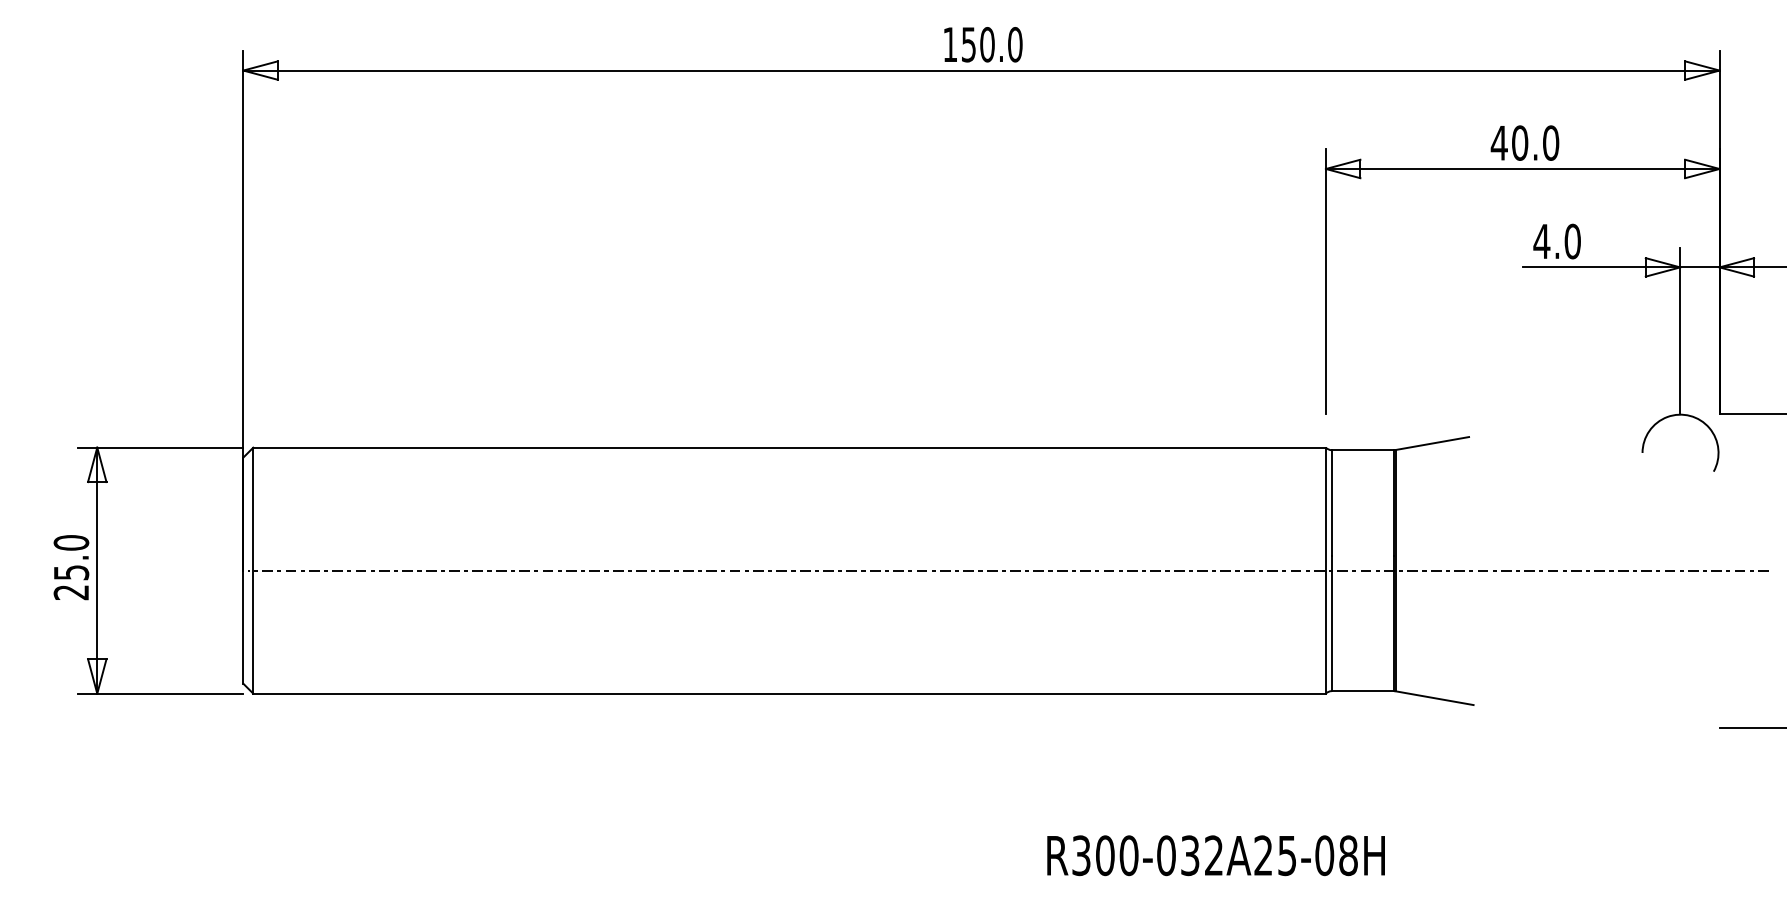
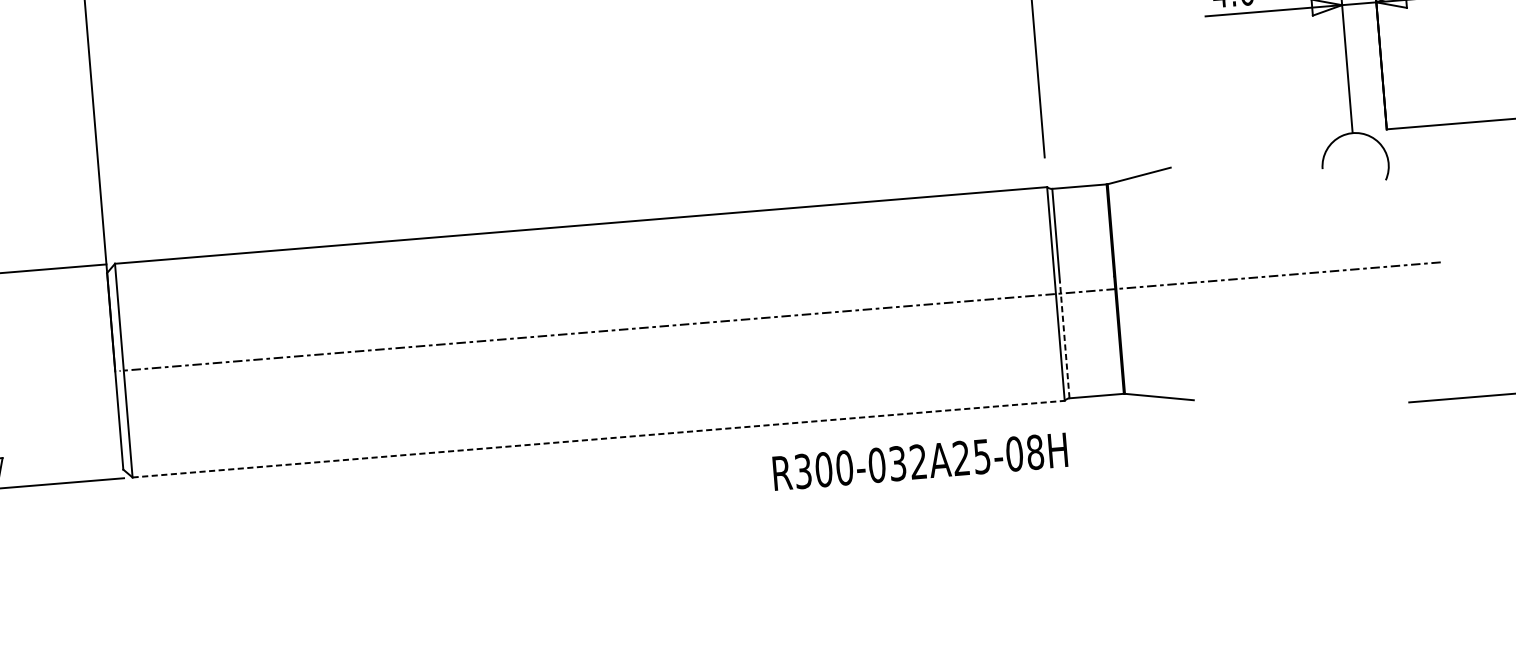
line: (1331, 623) -> (1064, 339), solid -> dashed
line: (790, 693) -> (599, 438), solid -> dashed
text: (1215, 855) -> (919, 461), moved

